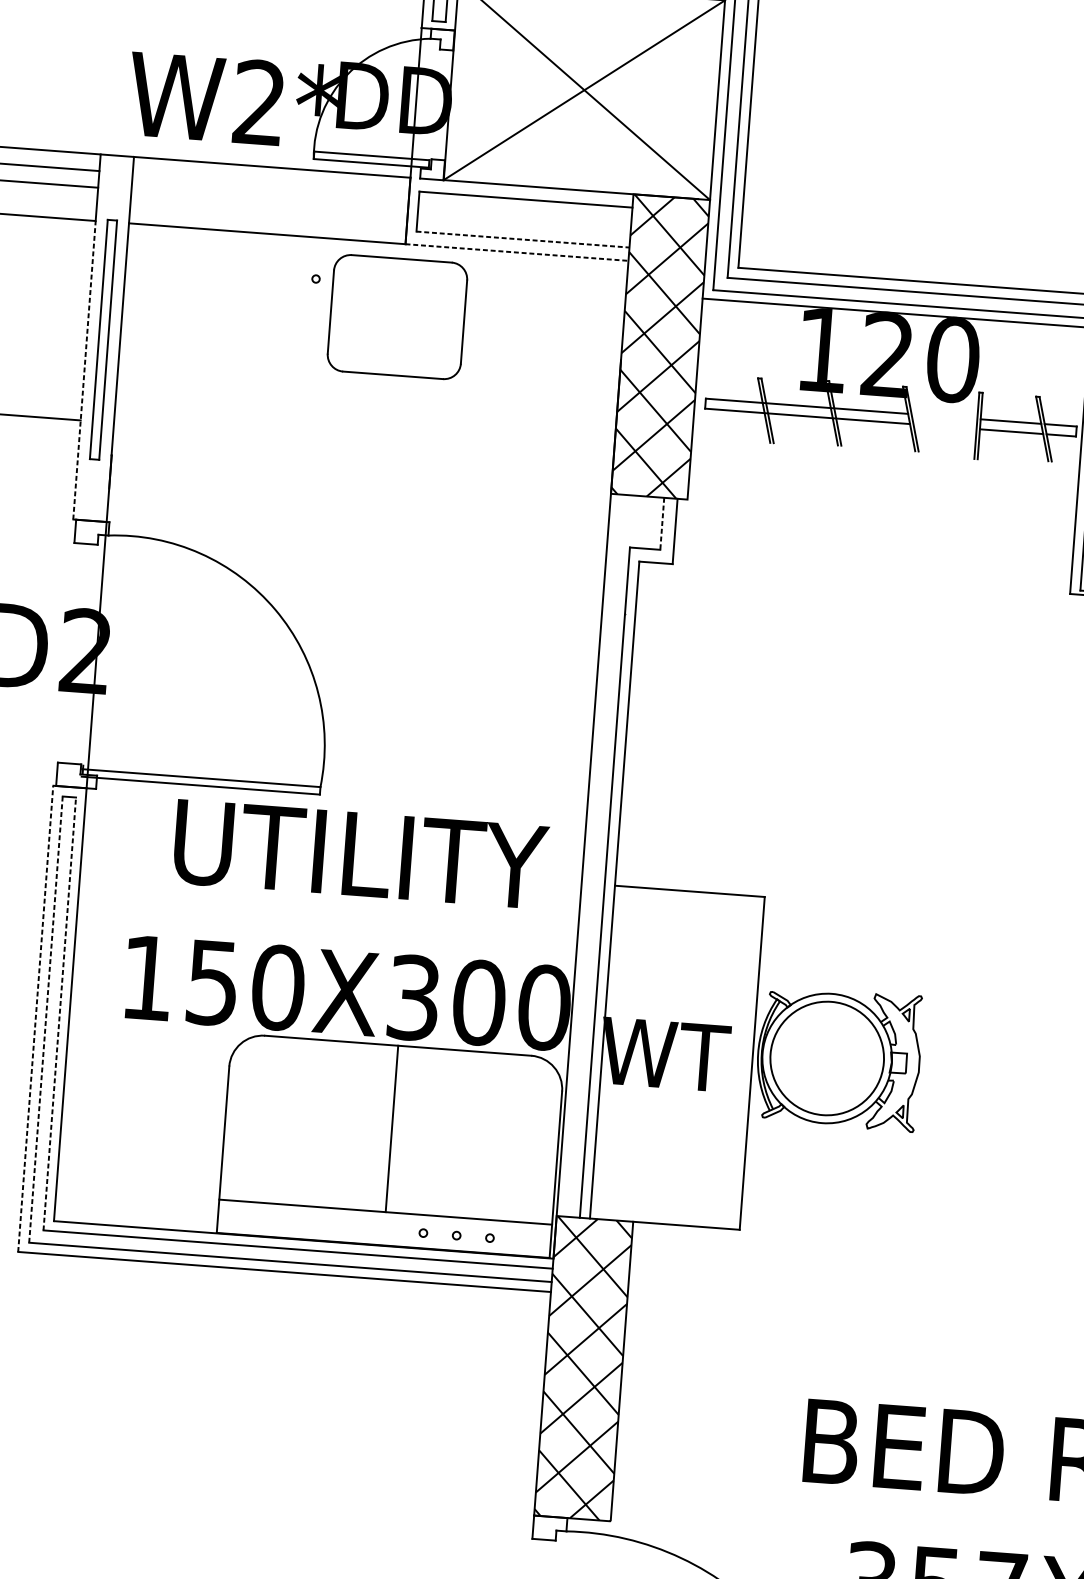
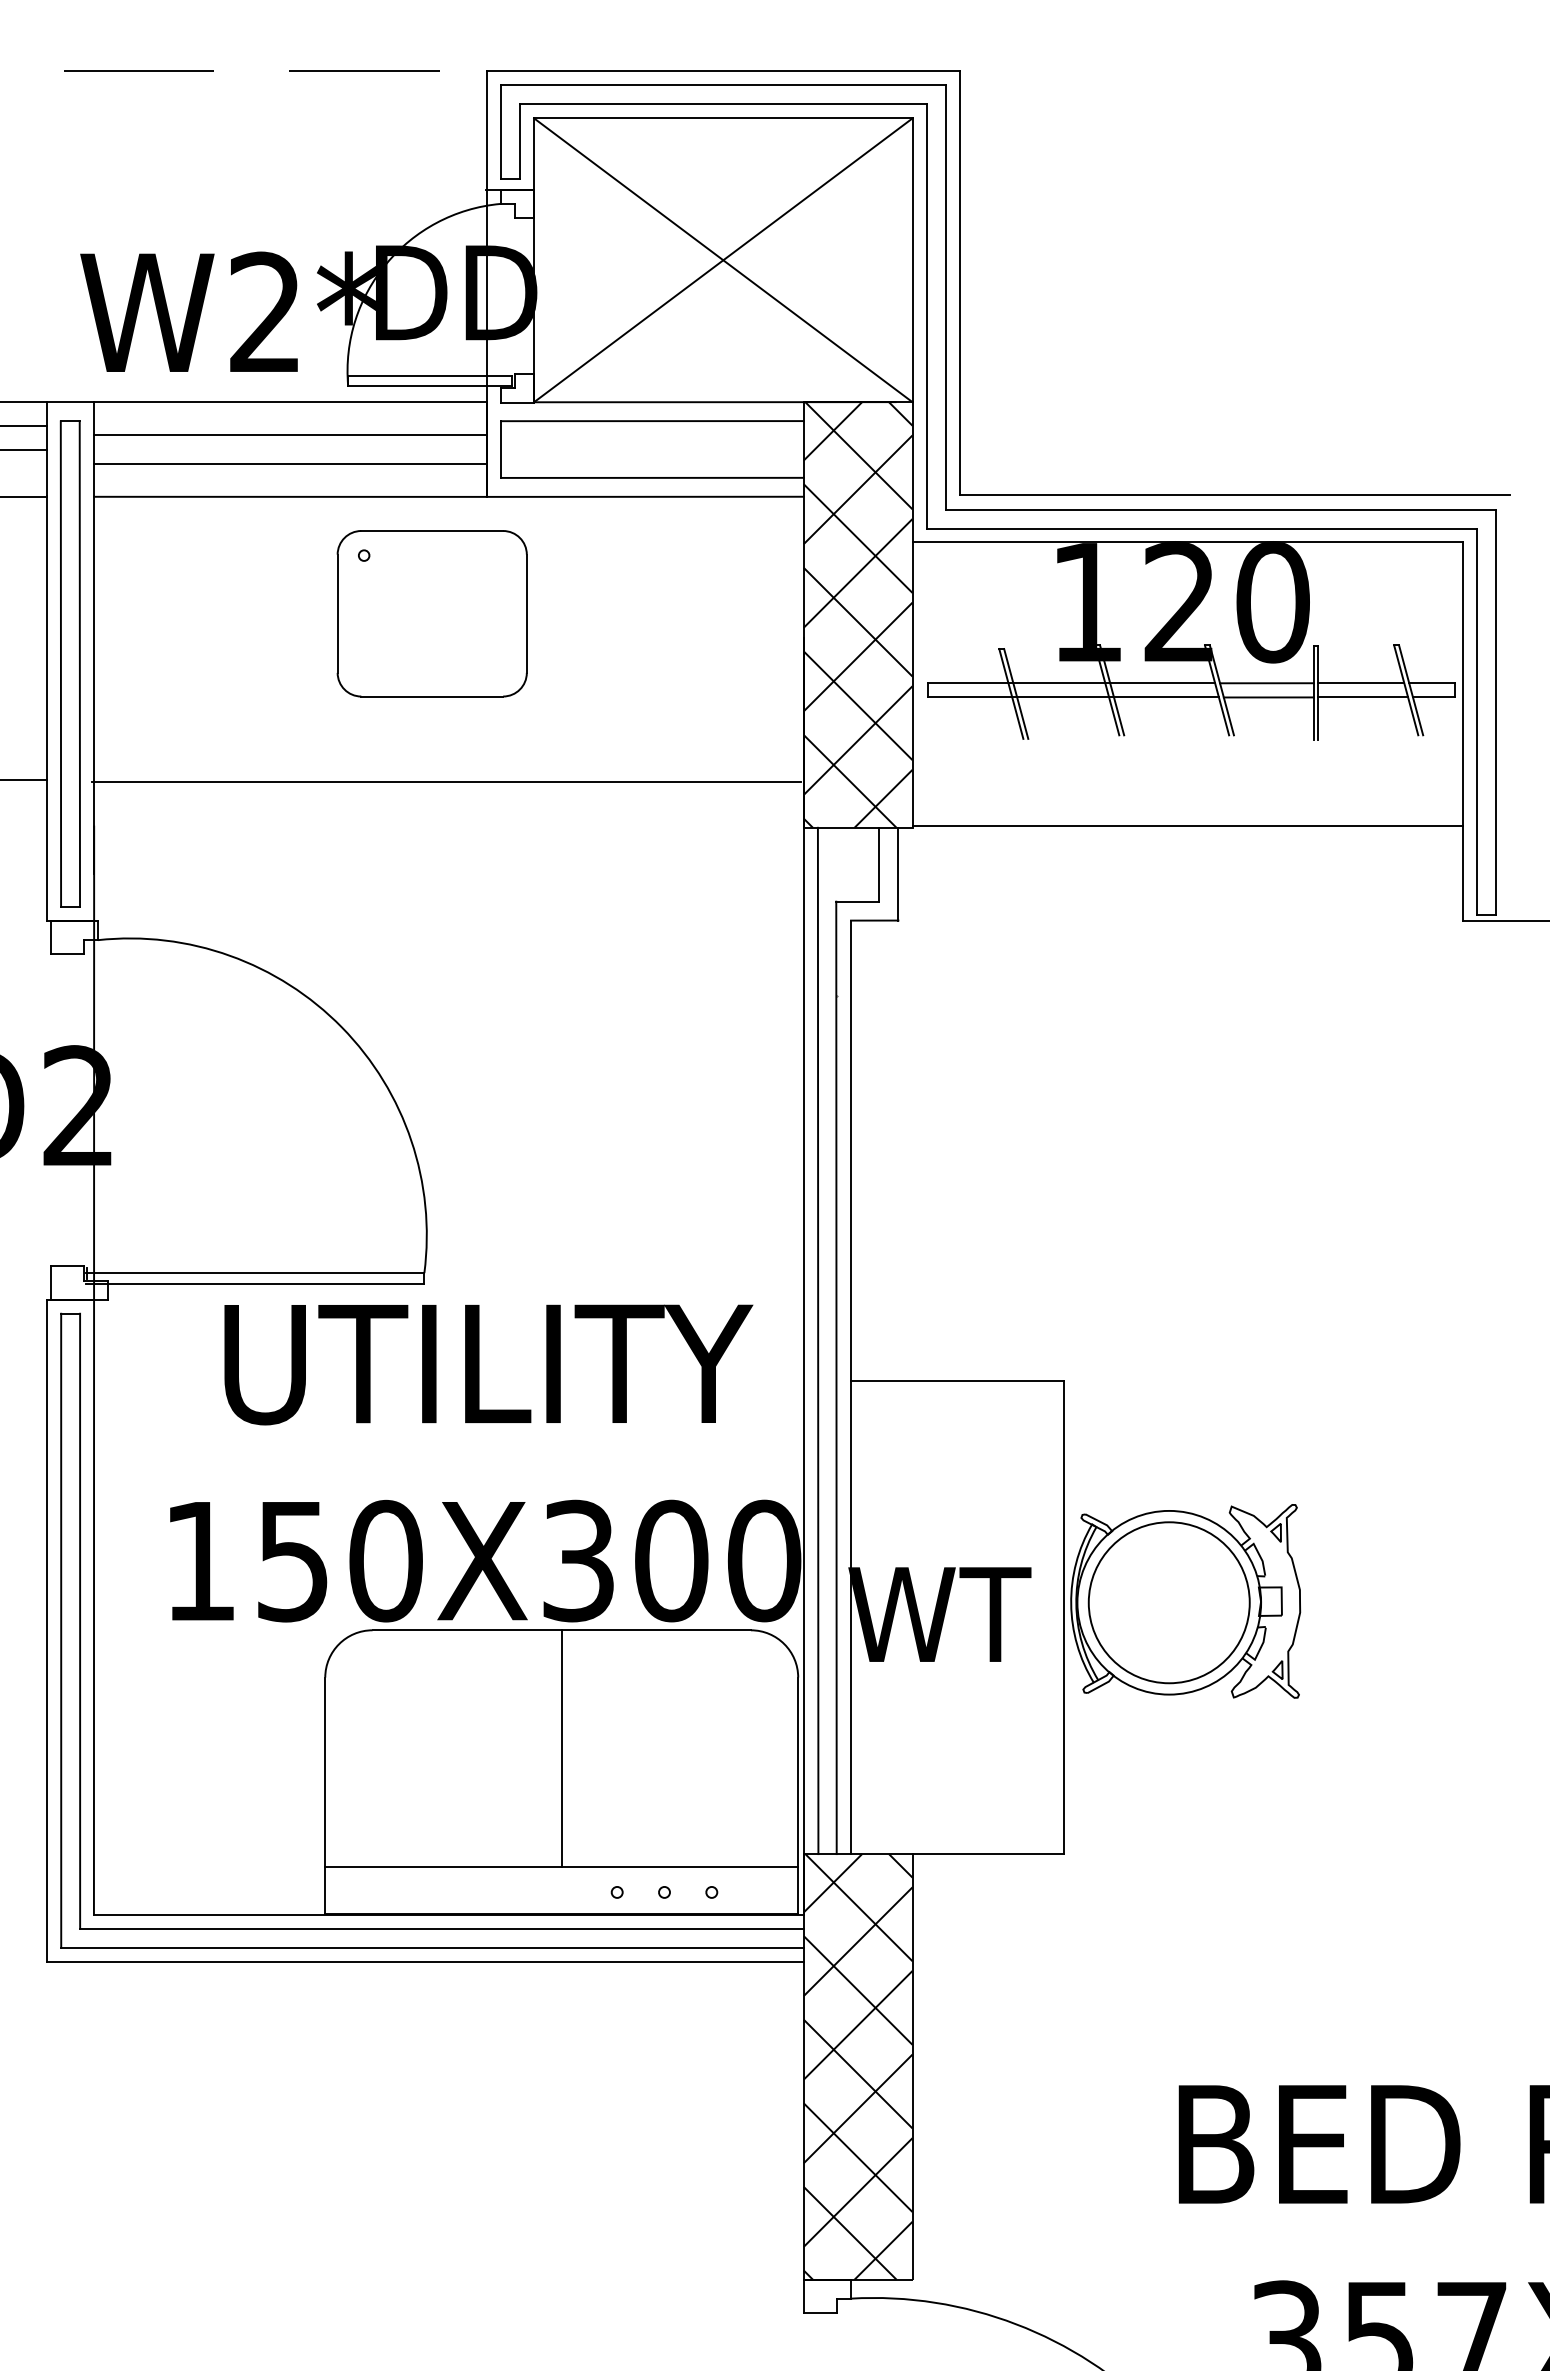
line: (269, 190) -> (289, 435), added
line: (268, 210) -> (289, 463), added
line: (523, 239) -> (652, 477), dashed -> solid
line: (517, 252) -> (645, 496), dashed -> solid
part: (396, 316) -> (431, 613), moved
part: (102, 339) -> (69, 663), size x1.43
line: (84, 369) -> (46, 708), dashed -> solid
line: (944, 416) -> (1266, 683), added
line: (944, 426) -> (1268, 697), added
line: (361, 443) -> (446, 782), added
line: (881, 512) -> (1187, 825), added
line: (662, 523) -> (879, 864), dashed -> solid
line: (593, 855) -> (817, 1340), added
line: (60, 1014) -> (80, 1621), dashed -> solid
line: (35, 1018) -> (46, 1630), dashed -> solid
line: (46, 1019) -> (61, 1630), dashed -> solid

